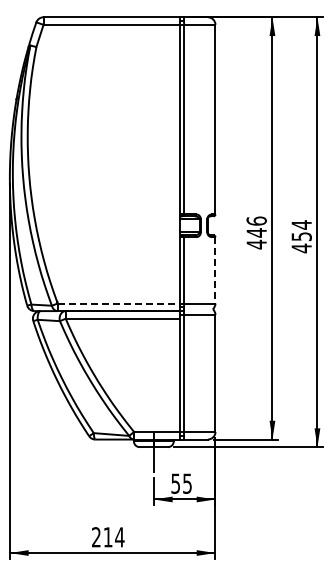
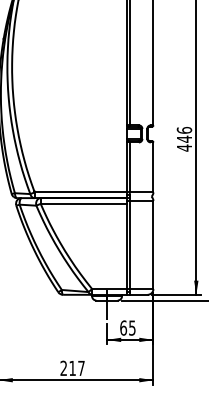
line: (215, 270) -> (153, 167), dashed -> solid
line: (119, 303) -> (81, 192), dashed -> solid
text: (175, 483) -> (123, 327), 55 -> 65
text: (119, 537) -> (81, 368), 214 -> 217

